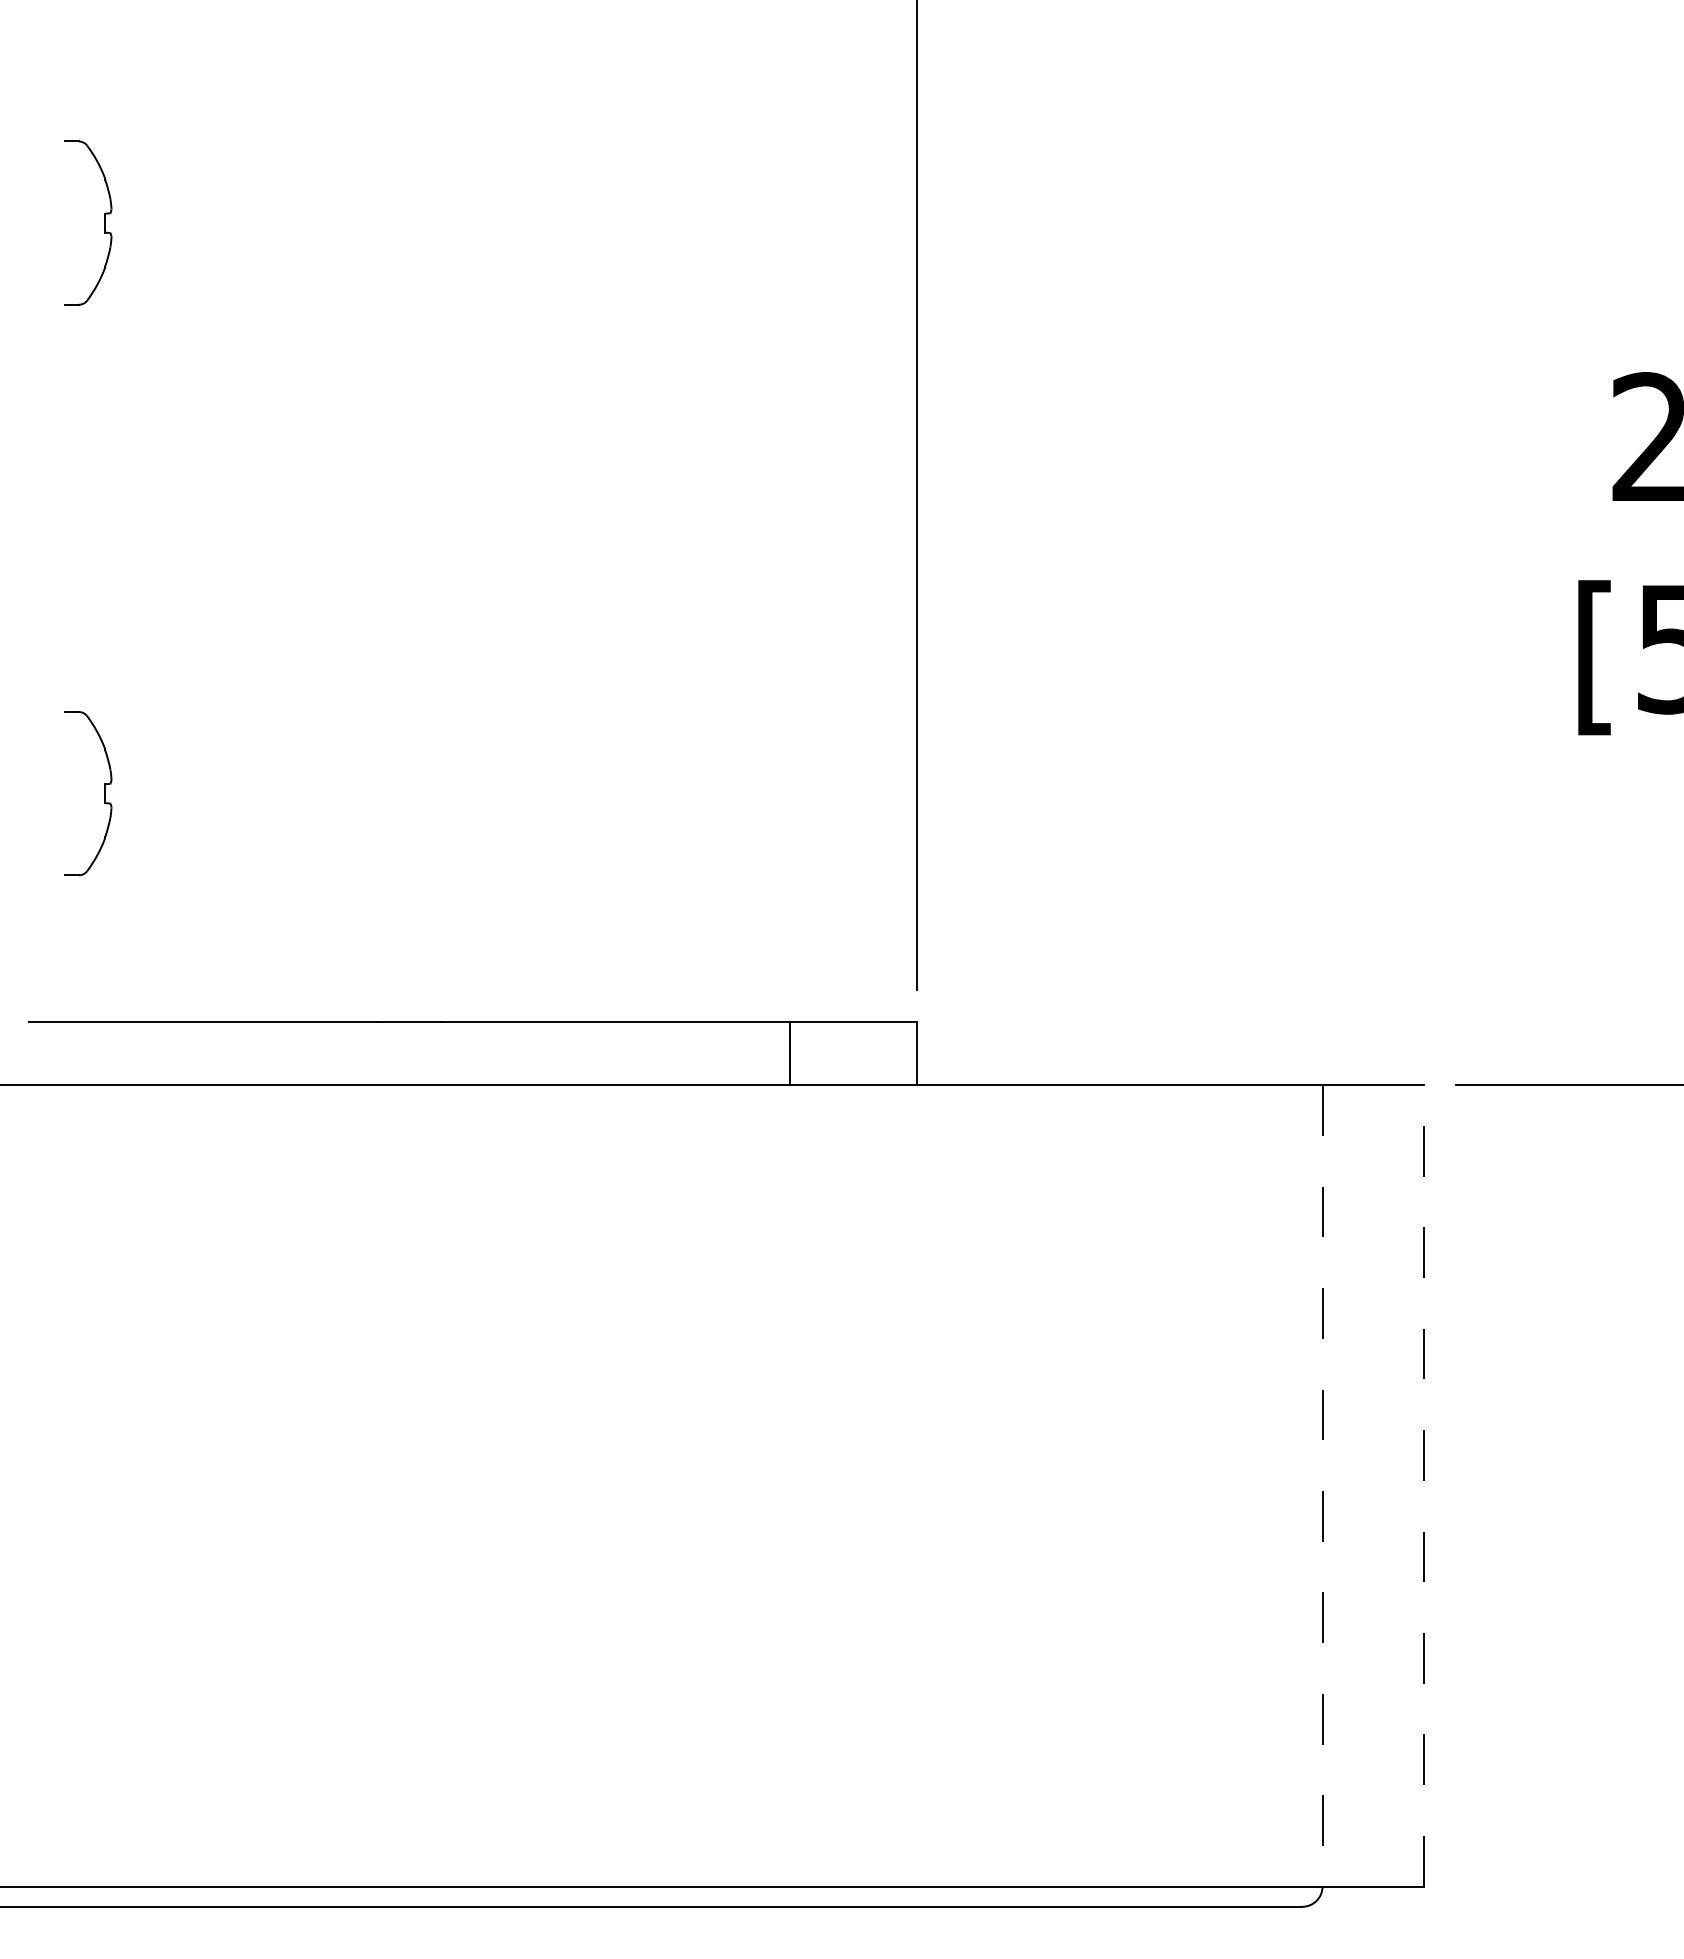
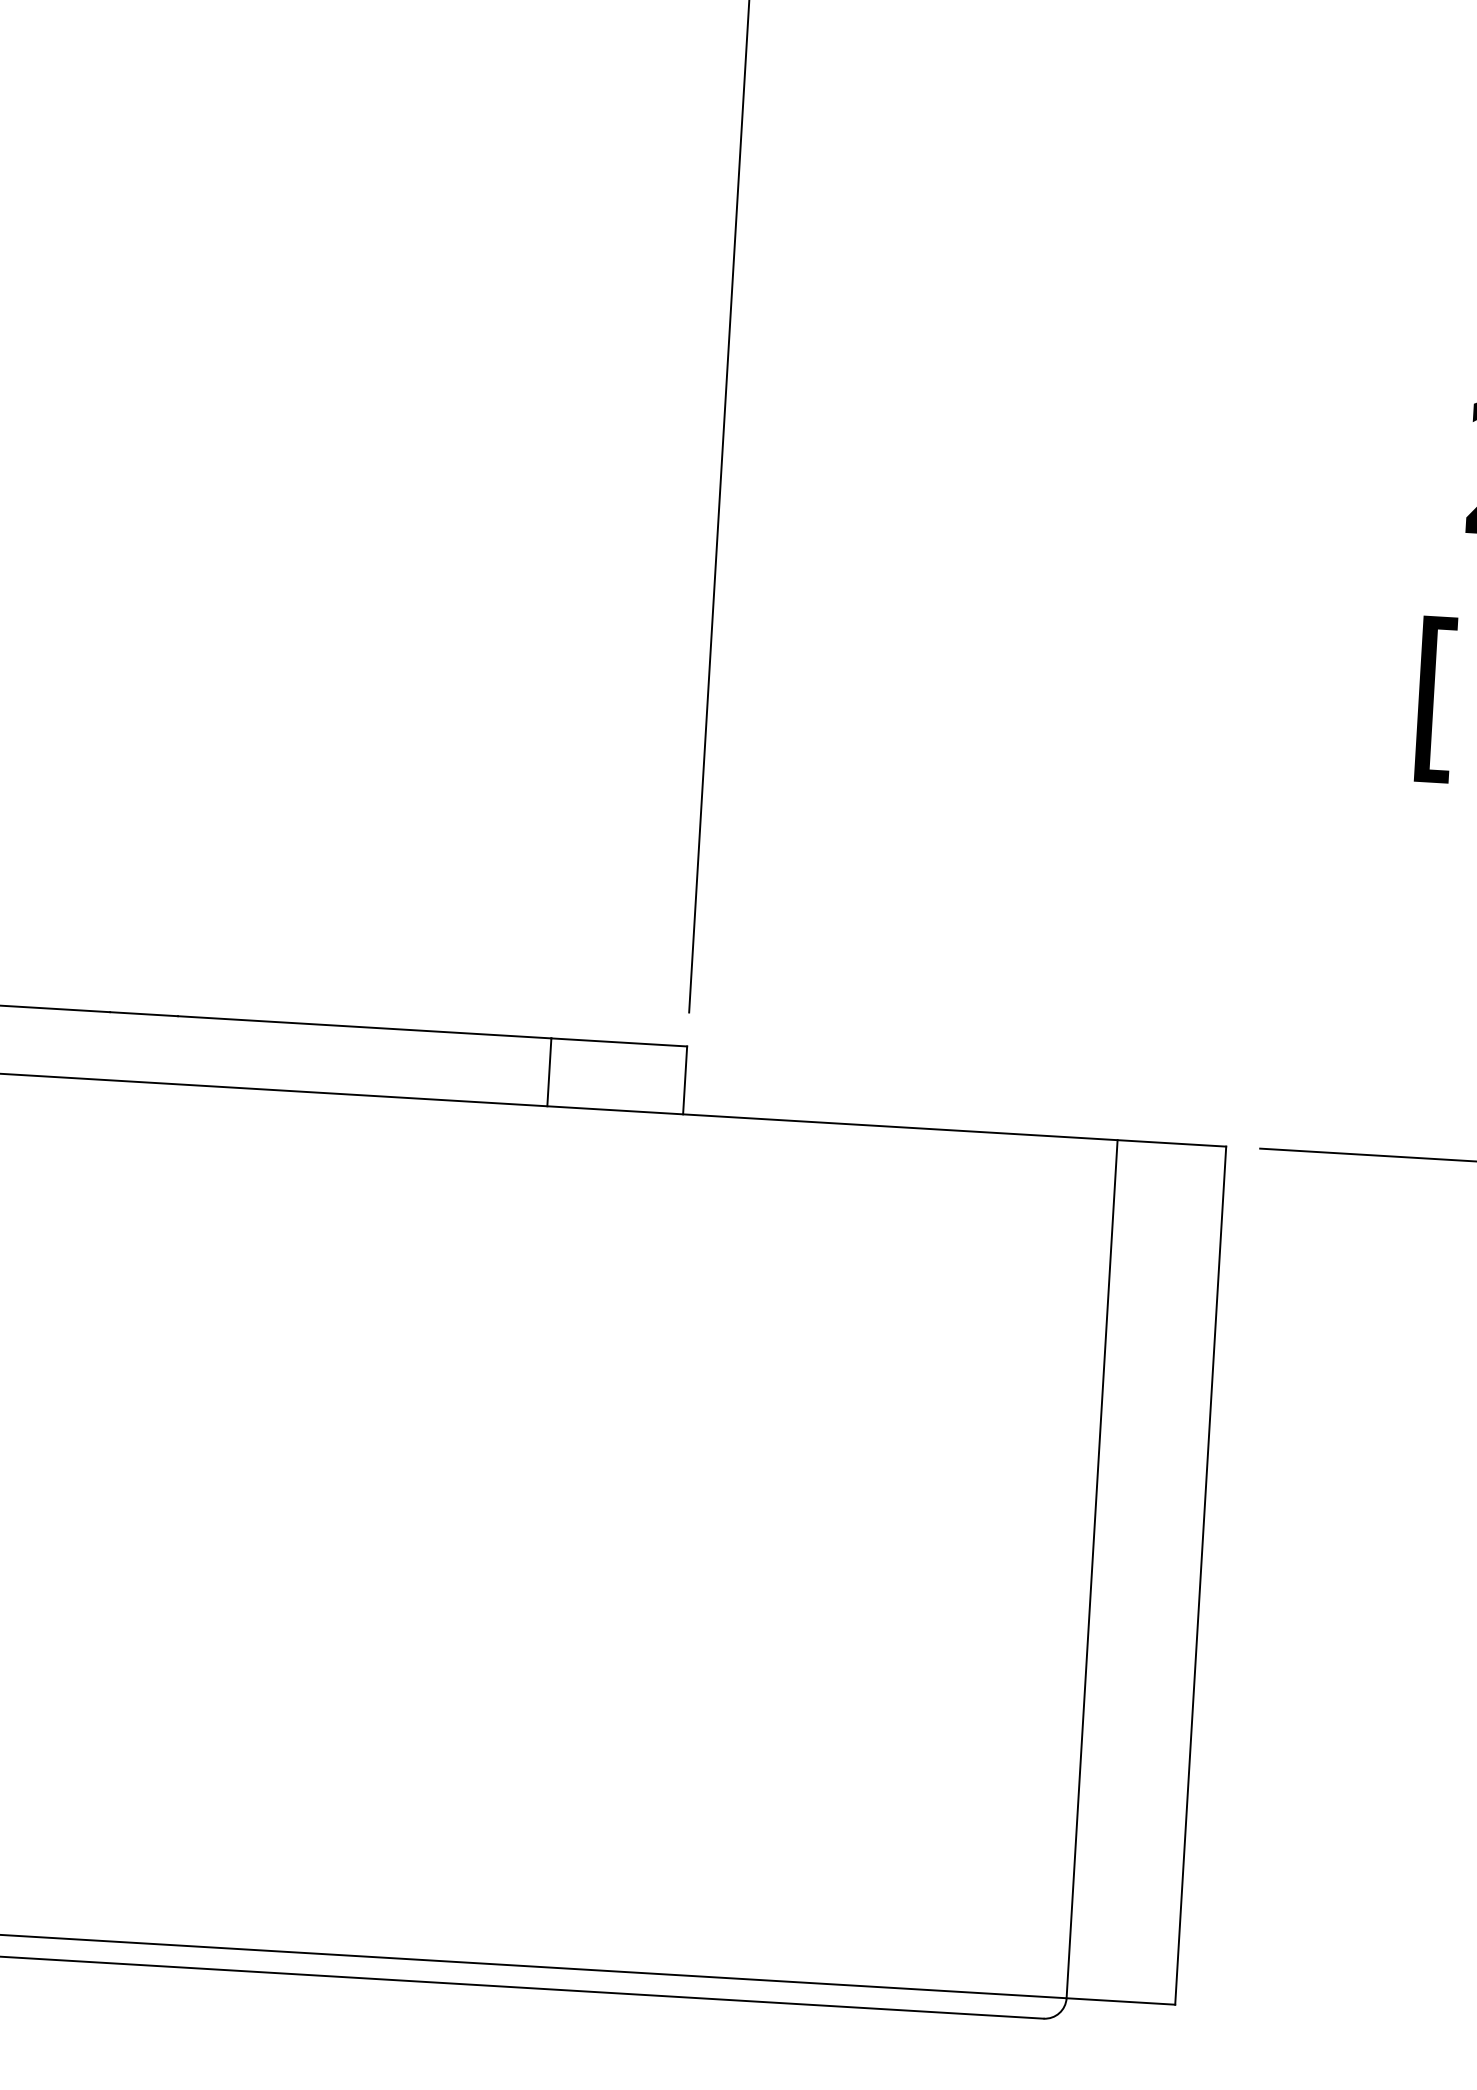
line: (1322, 1485) -> (1092, 1568), dashed -> solid
line: (1423, 1485) -> (1200, 1575), dashed -> solid

